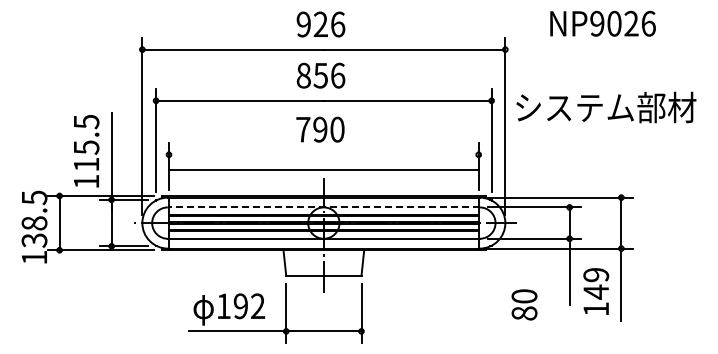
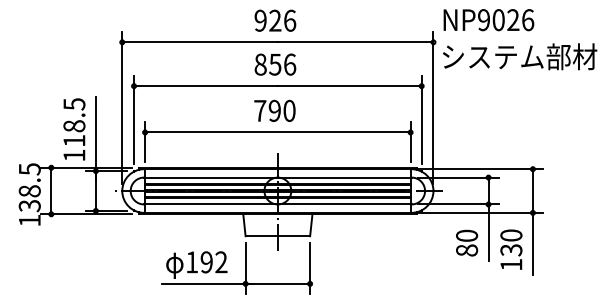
text: (602, 23) -> (488, 19), moved
text: (606, 107) -> (520, 56), moved
text: (86, 147) -> (74, 126), 115.5 -> 118.5
line: (323, 169) -> (277, 132), moved
line: (323, 207) -> (277, 177), dashed -> solid
text: (596, 283) -> (511, 242), 149 -> 130
text: (524, 304) -> (467, 242), moved

